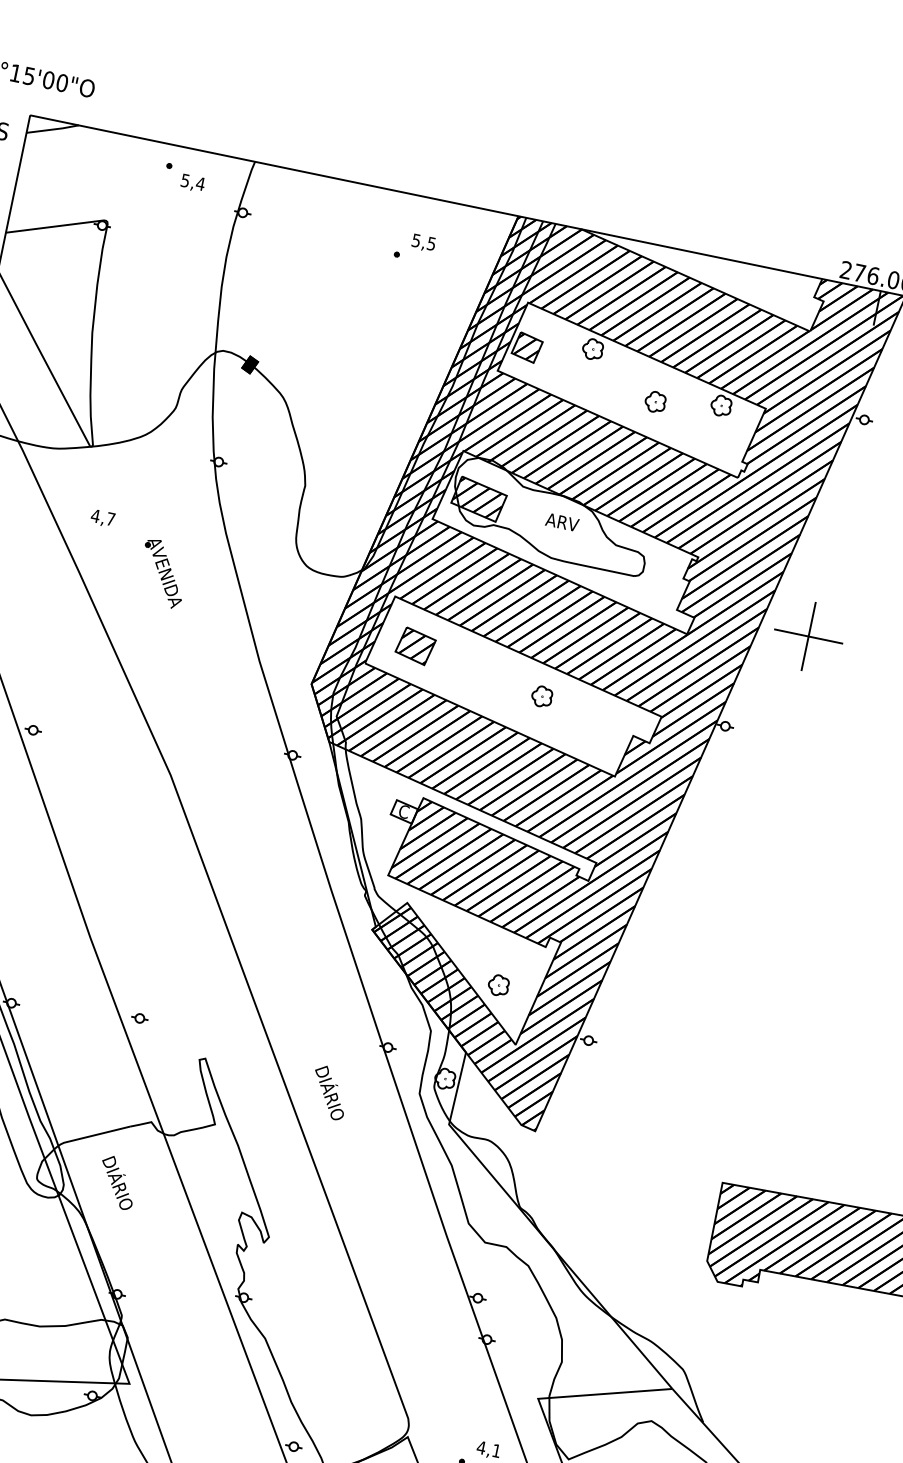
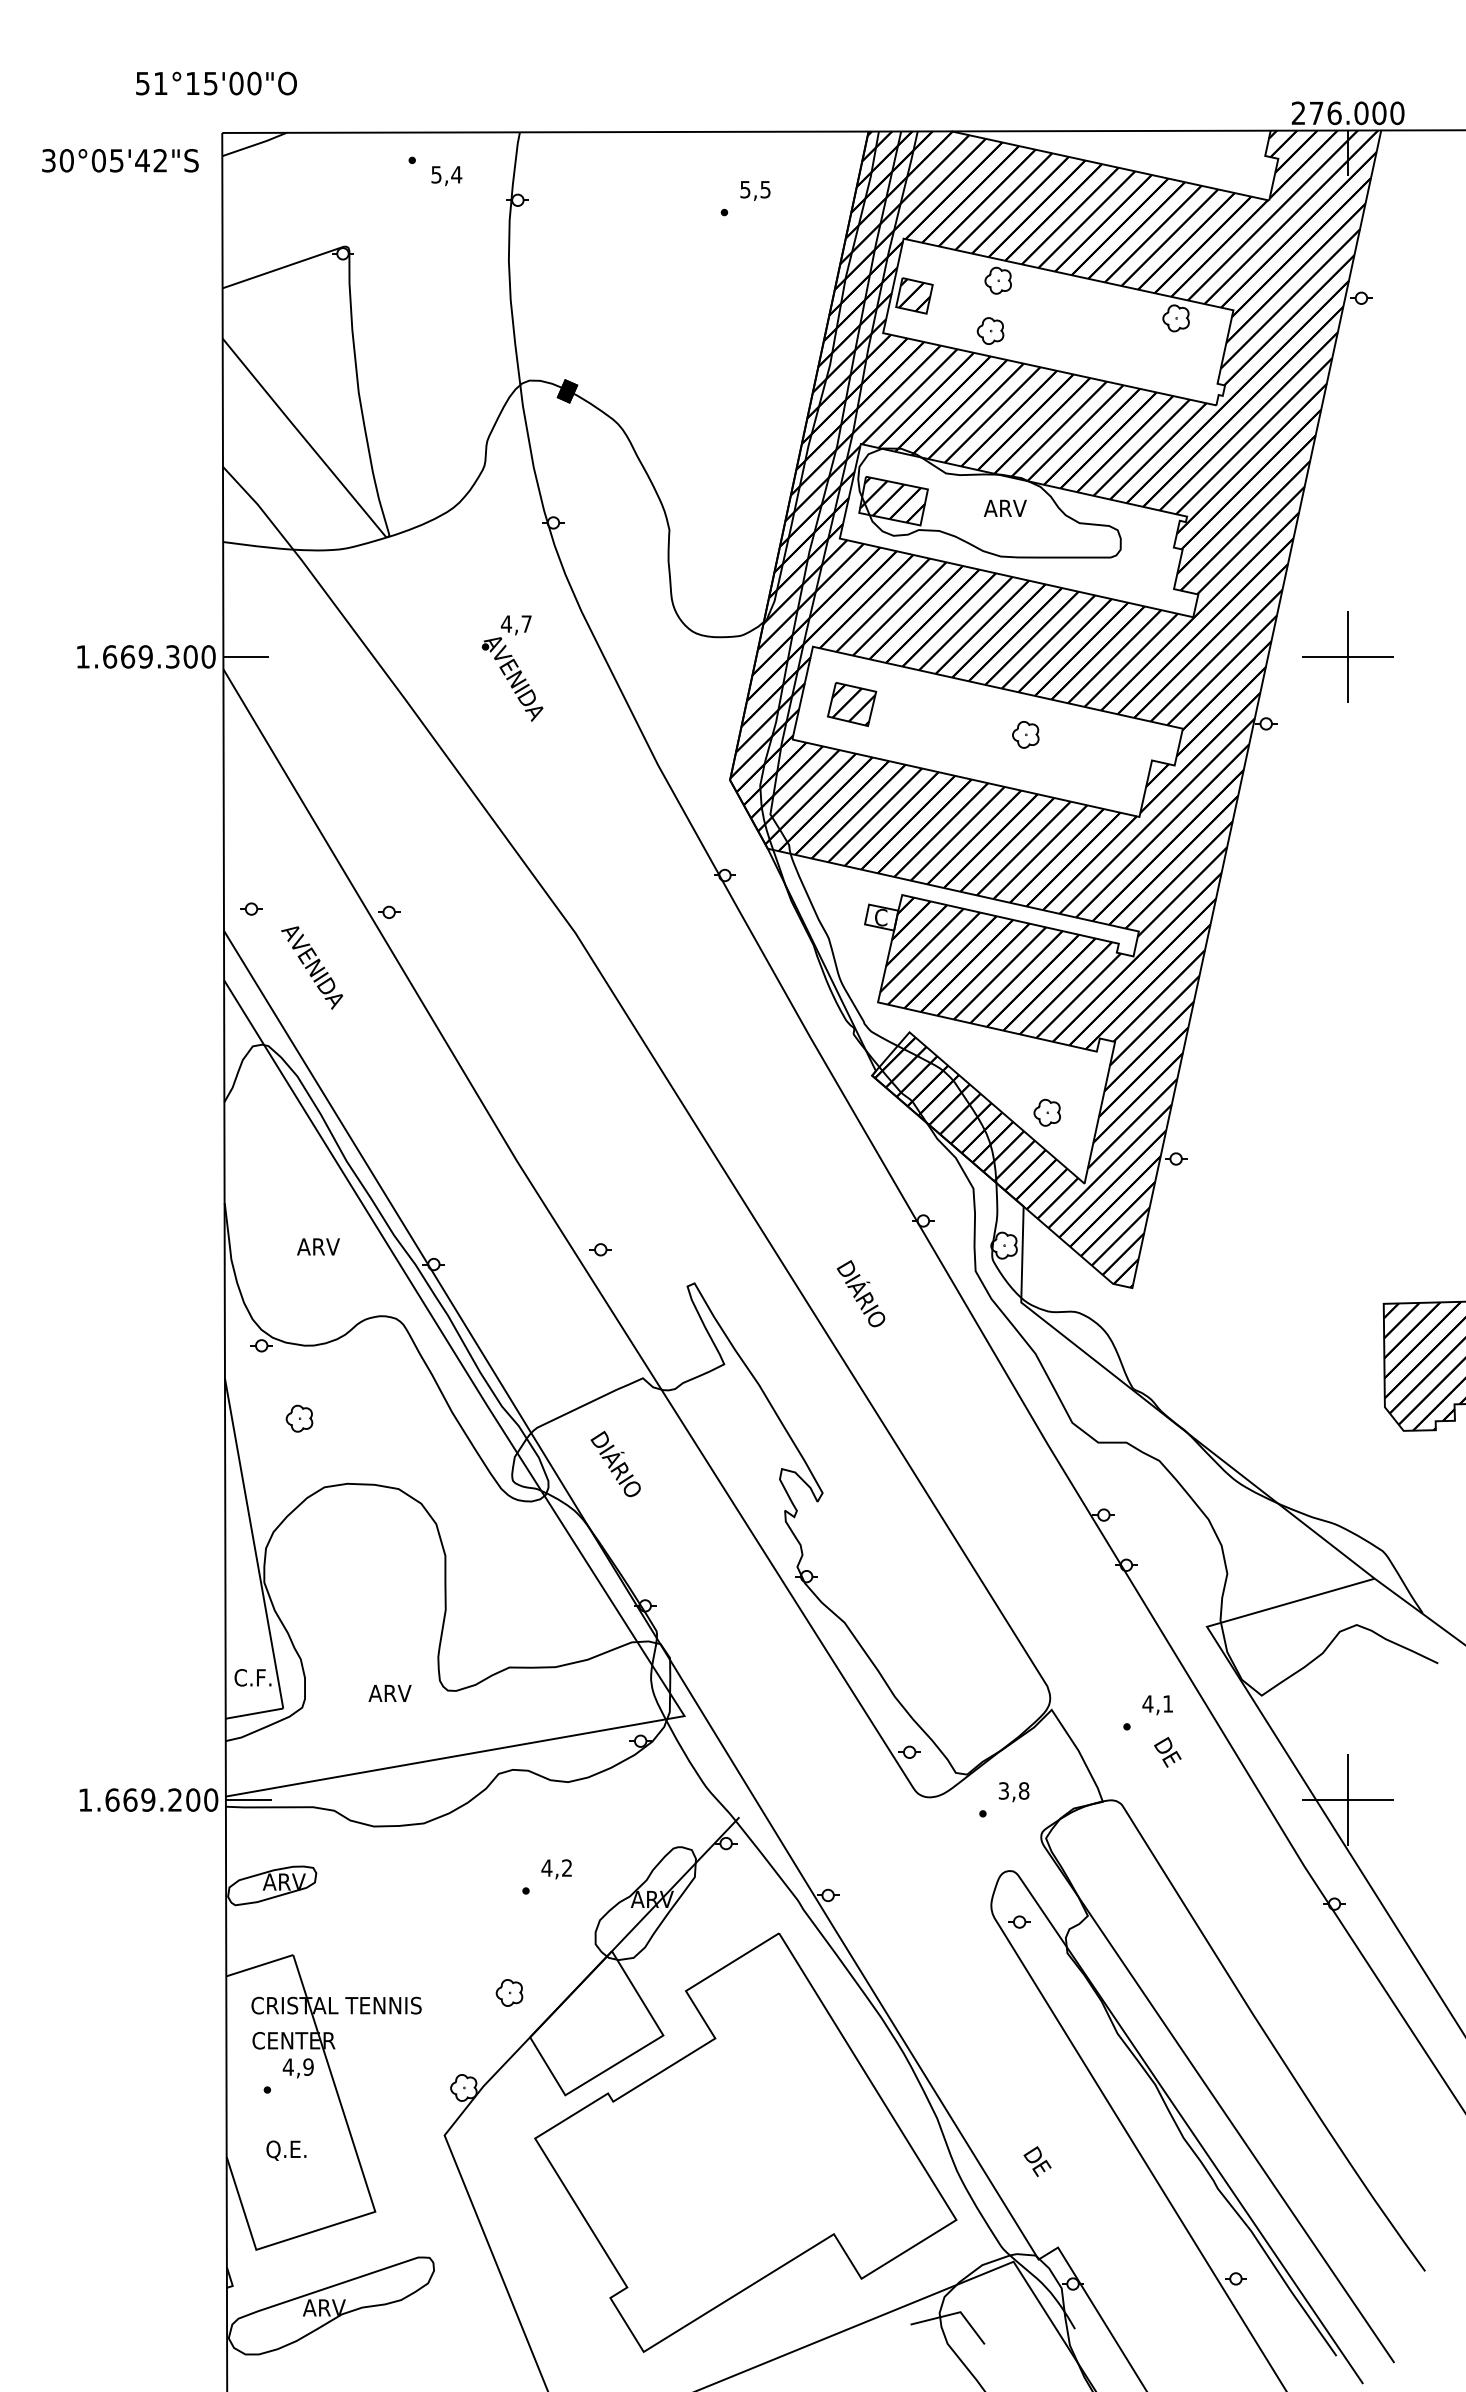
part: (655, 401) -> (990, 330), moved
text: (102, 518) -> (515, 625), moved
part: (808, 636) -> (1347, 656), moved

